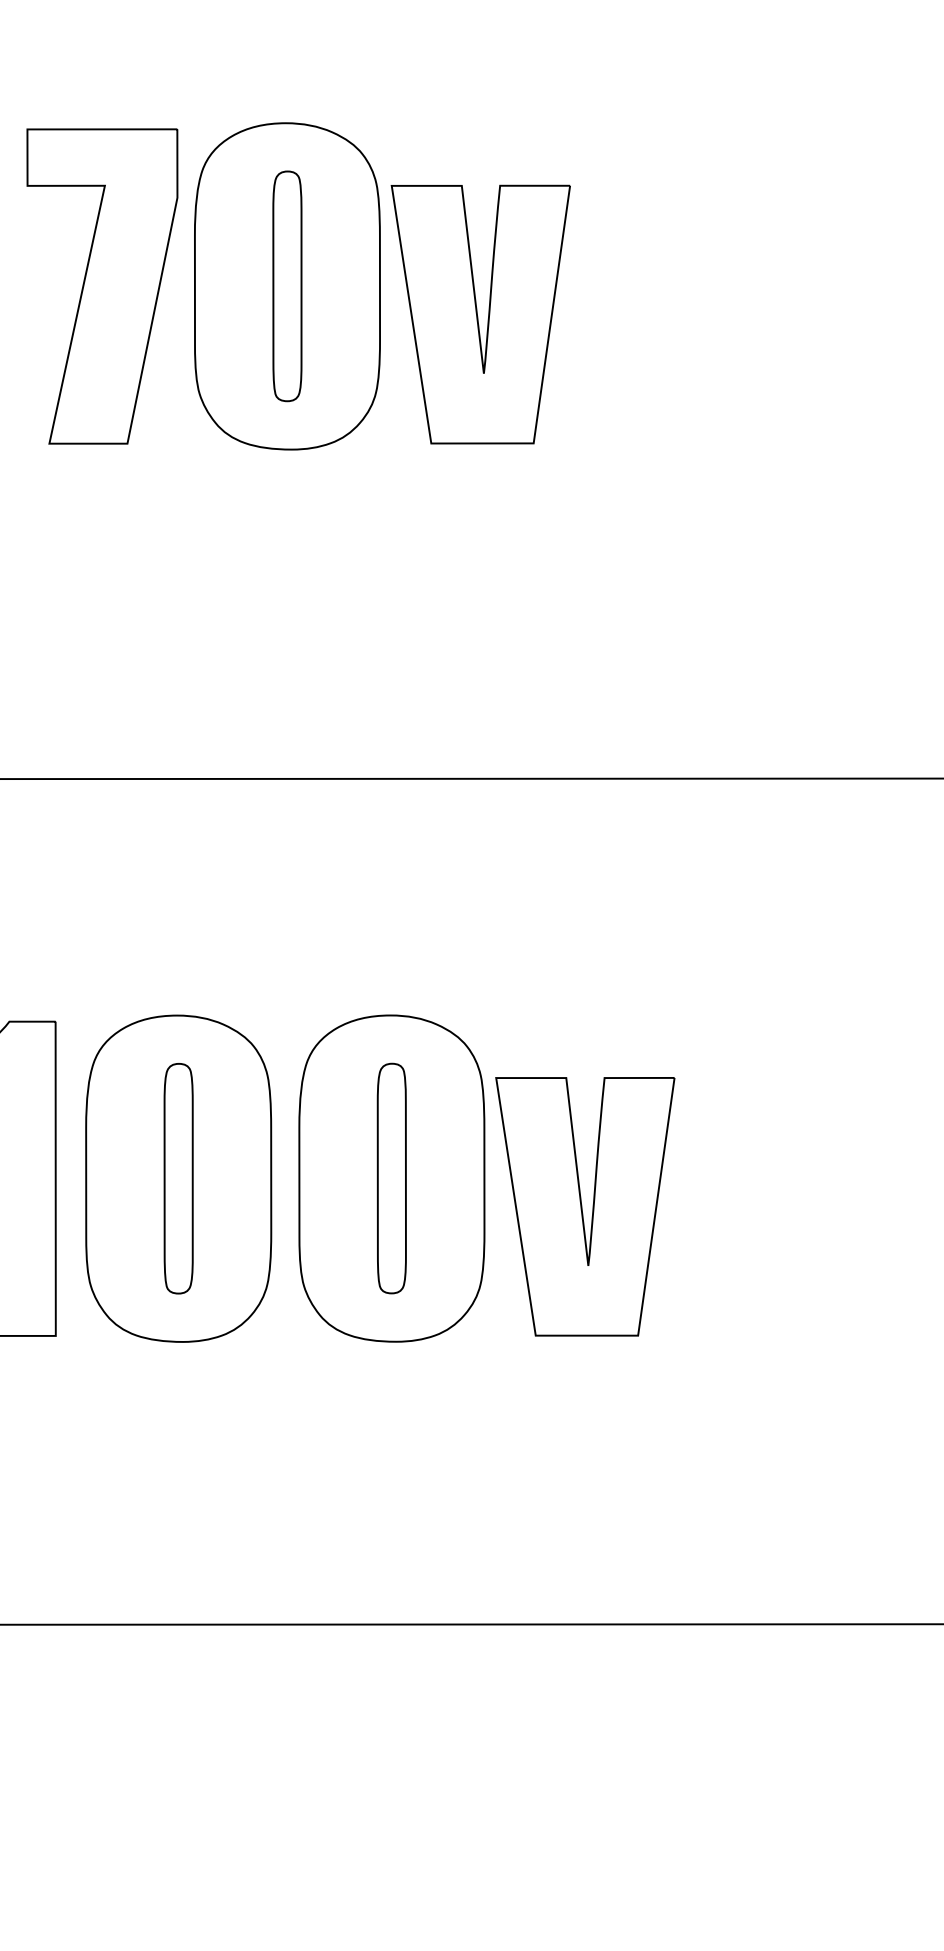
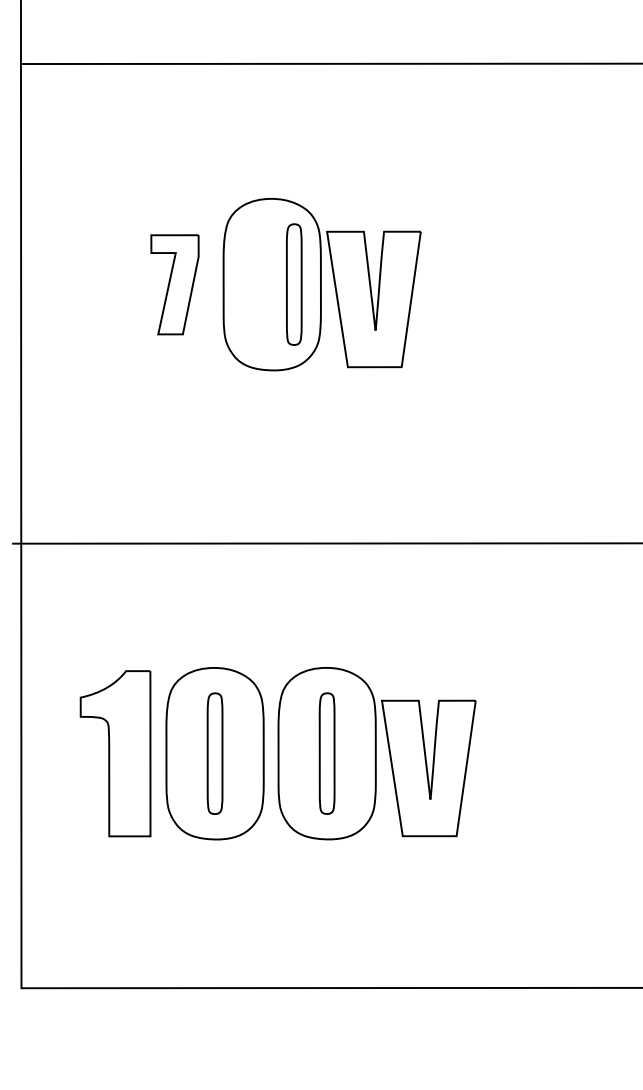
part: (101, 286) -> (174, 284), size x0.6
part: (287, 286) -> (294, 284), moved

